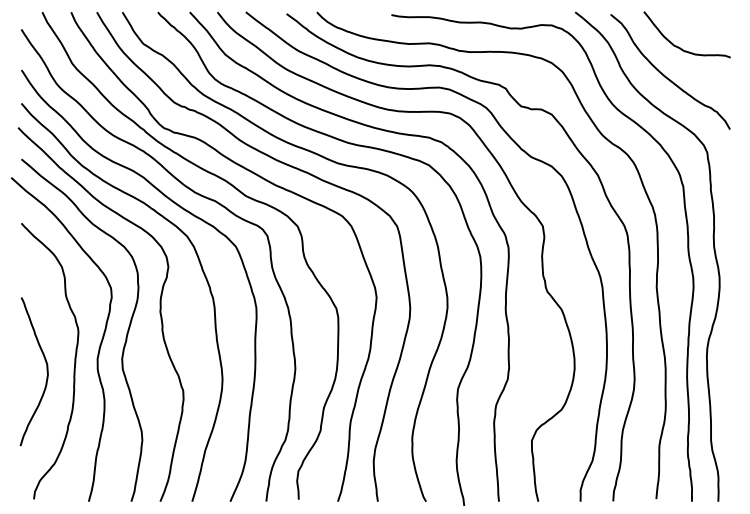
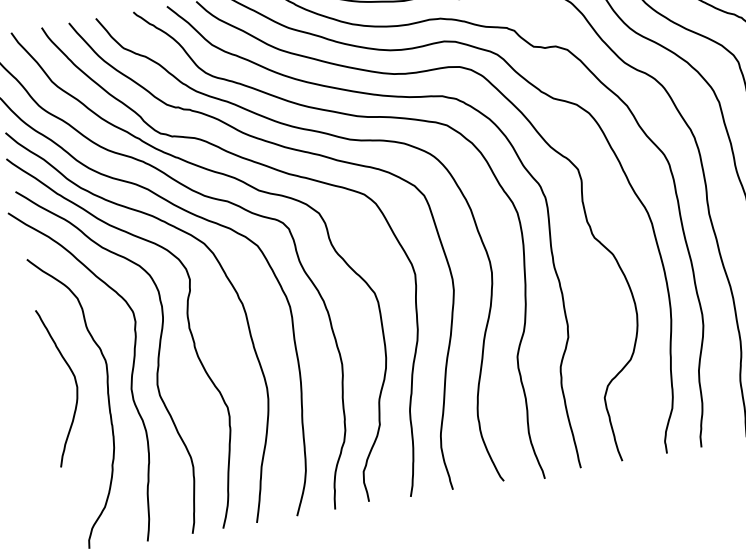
curve: (46, 371) -> (75, 384), moved

